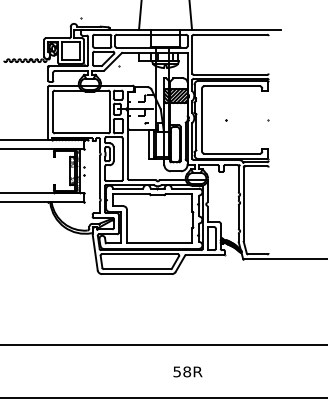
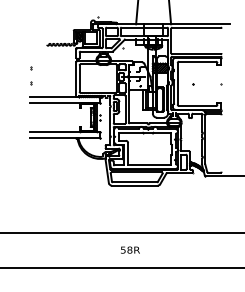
text: (188, 370) -> (130, 249), moved

